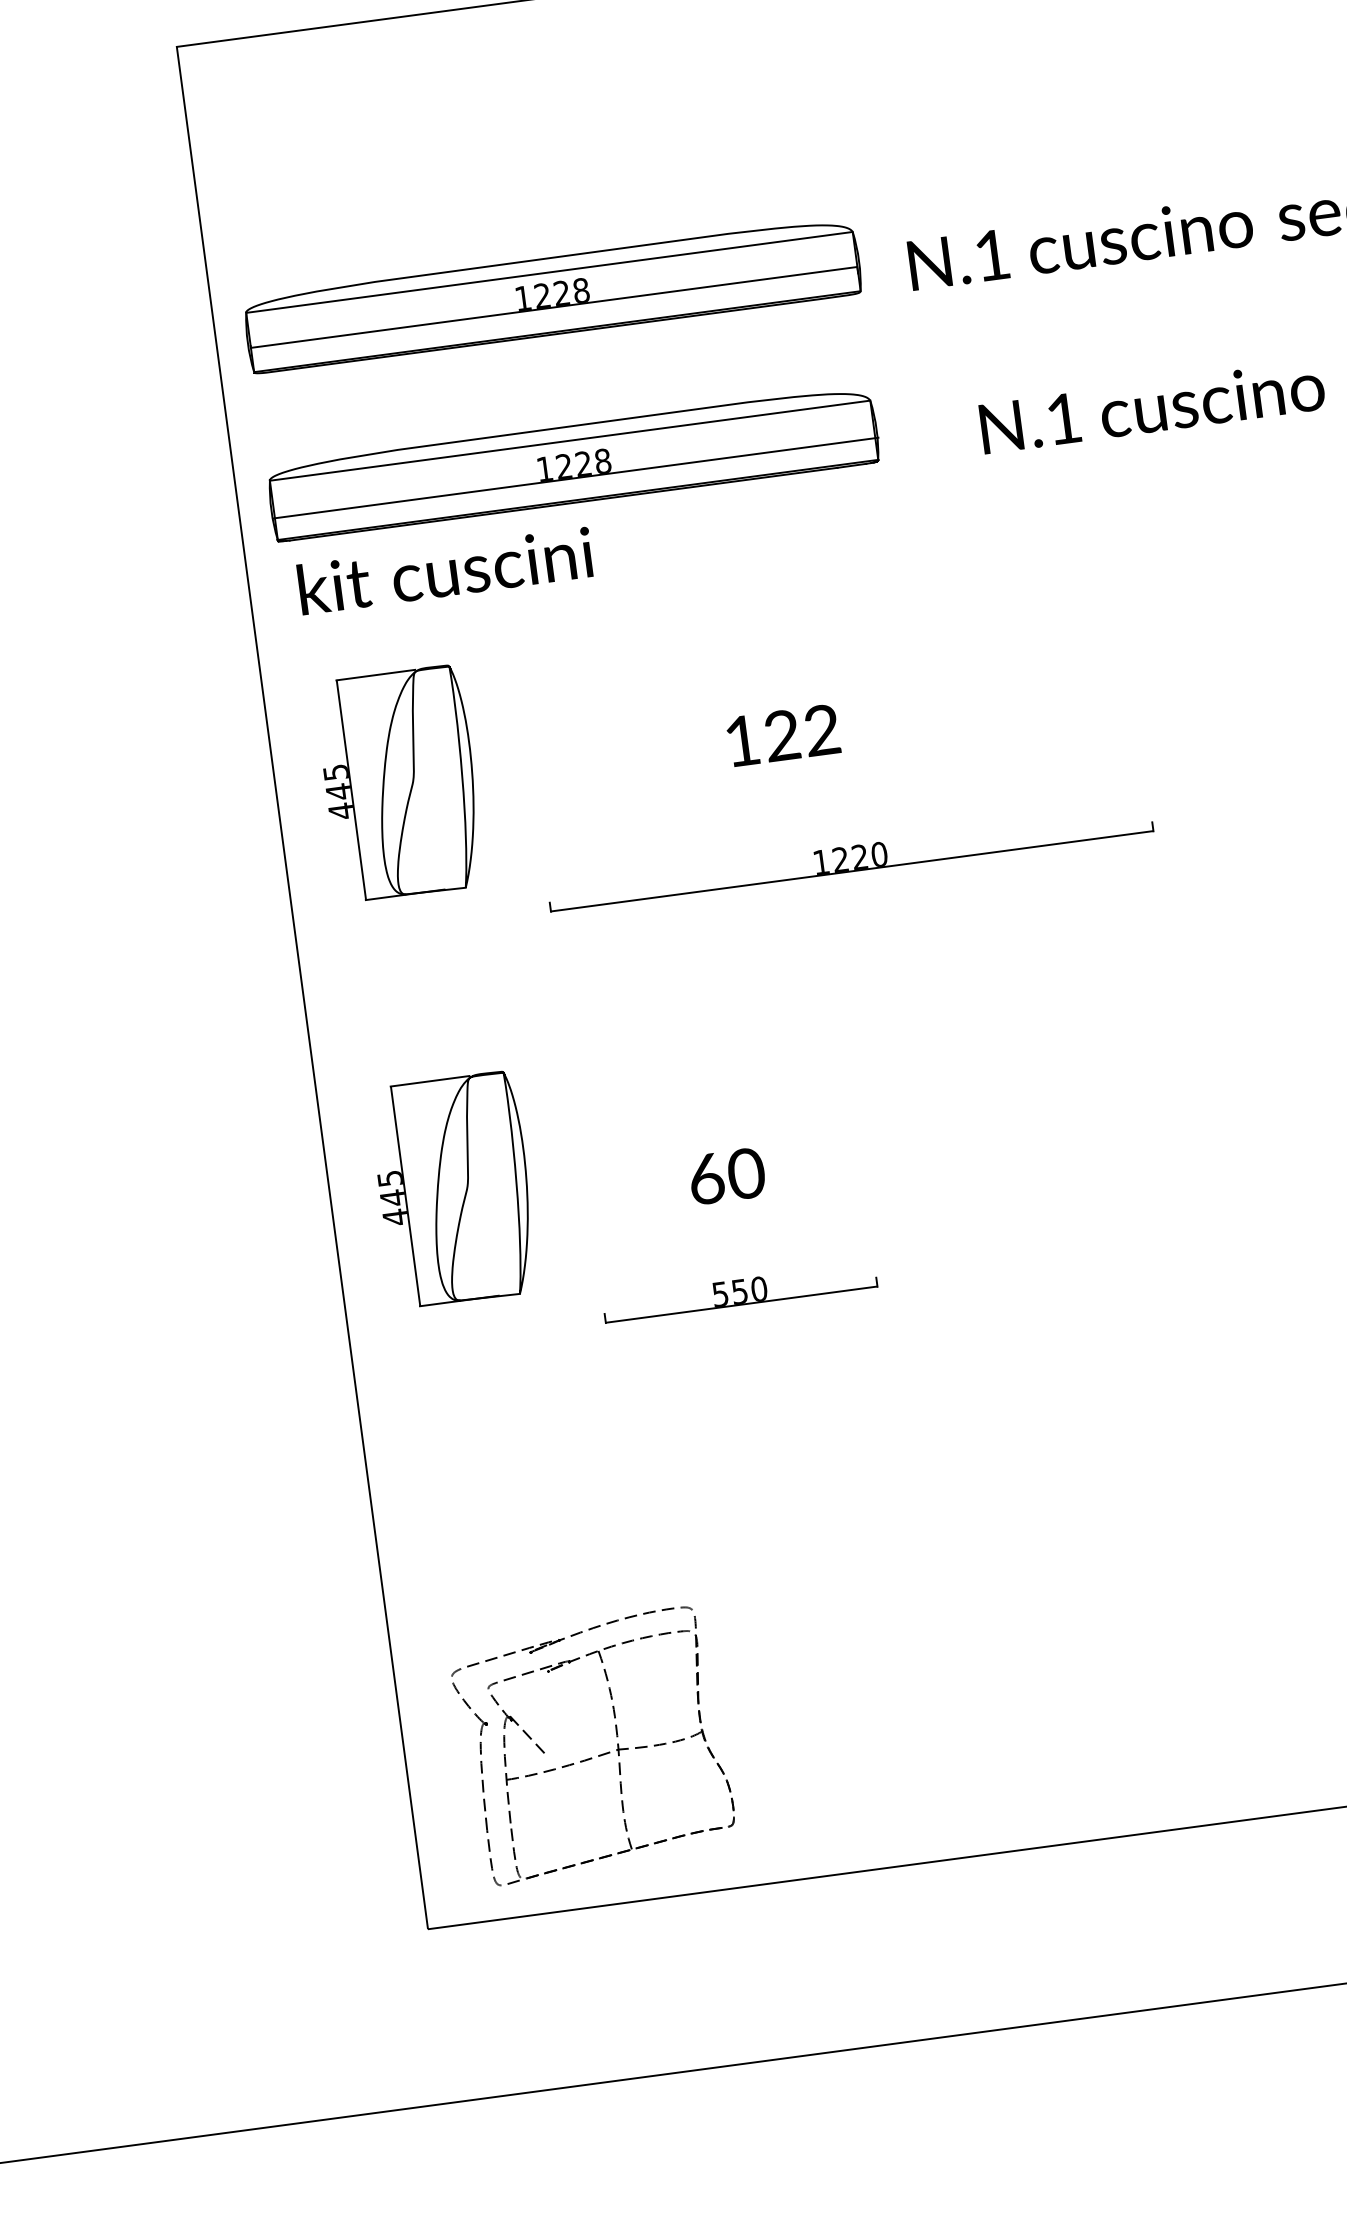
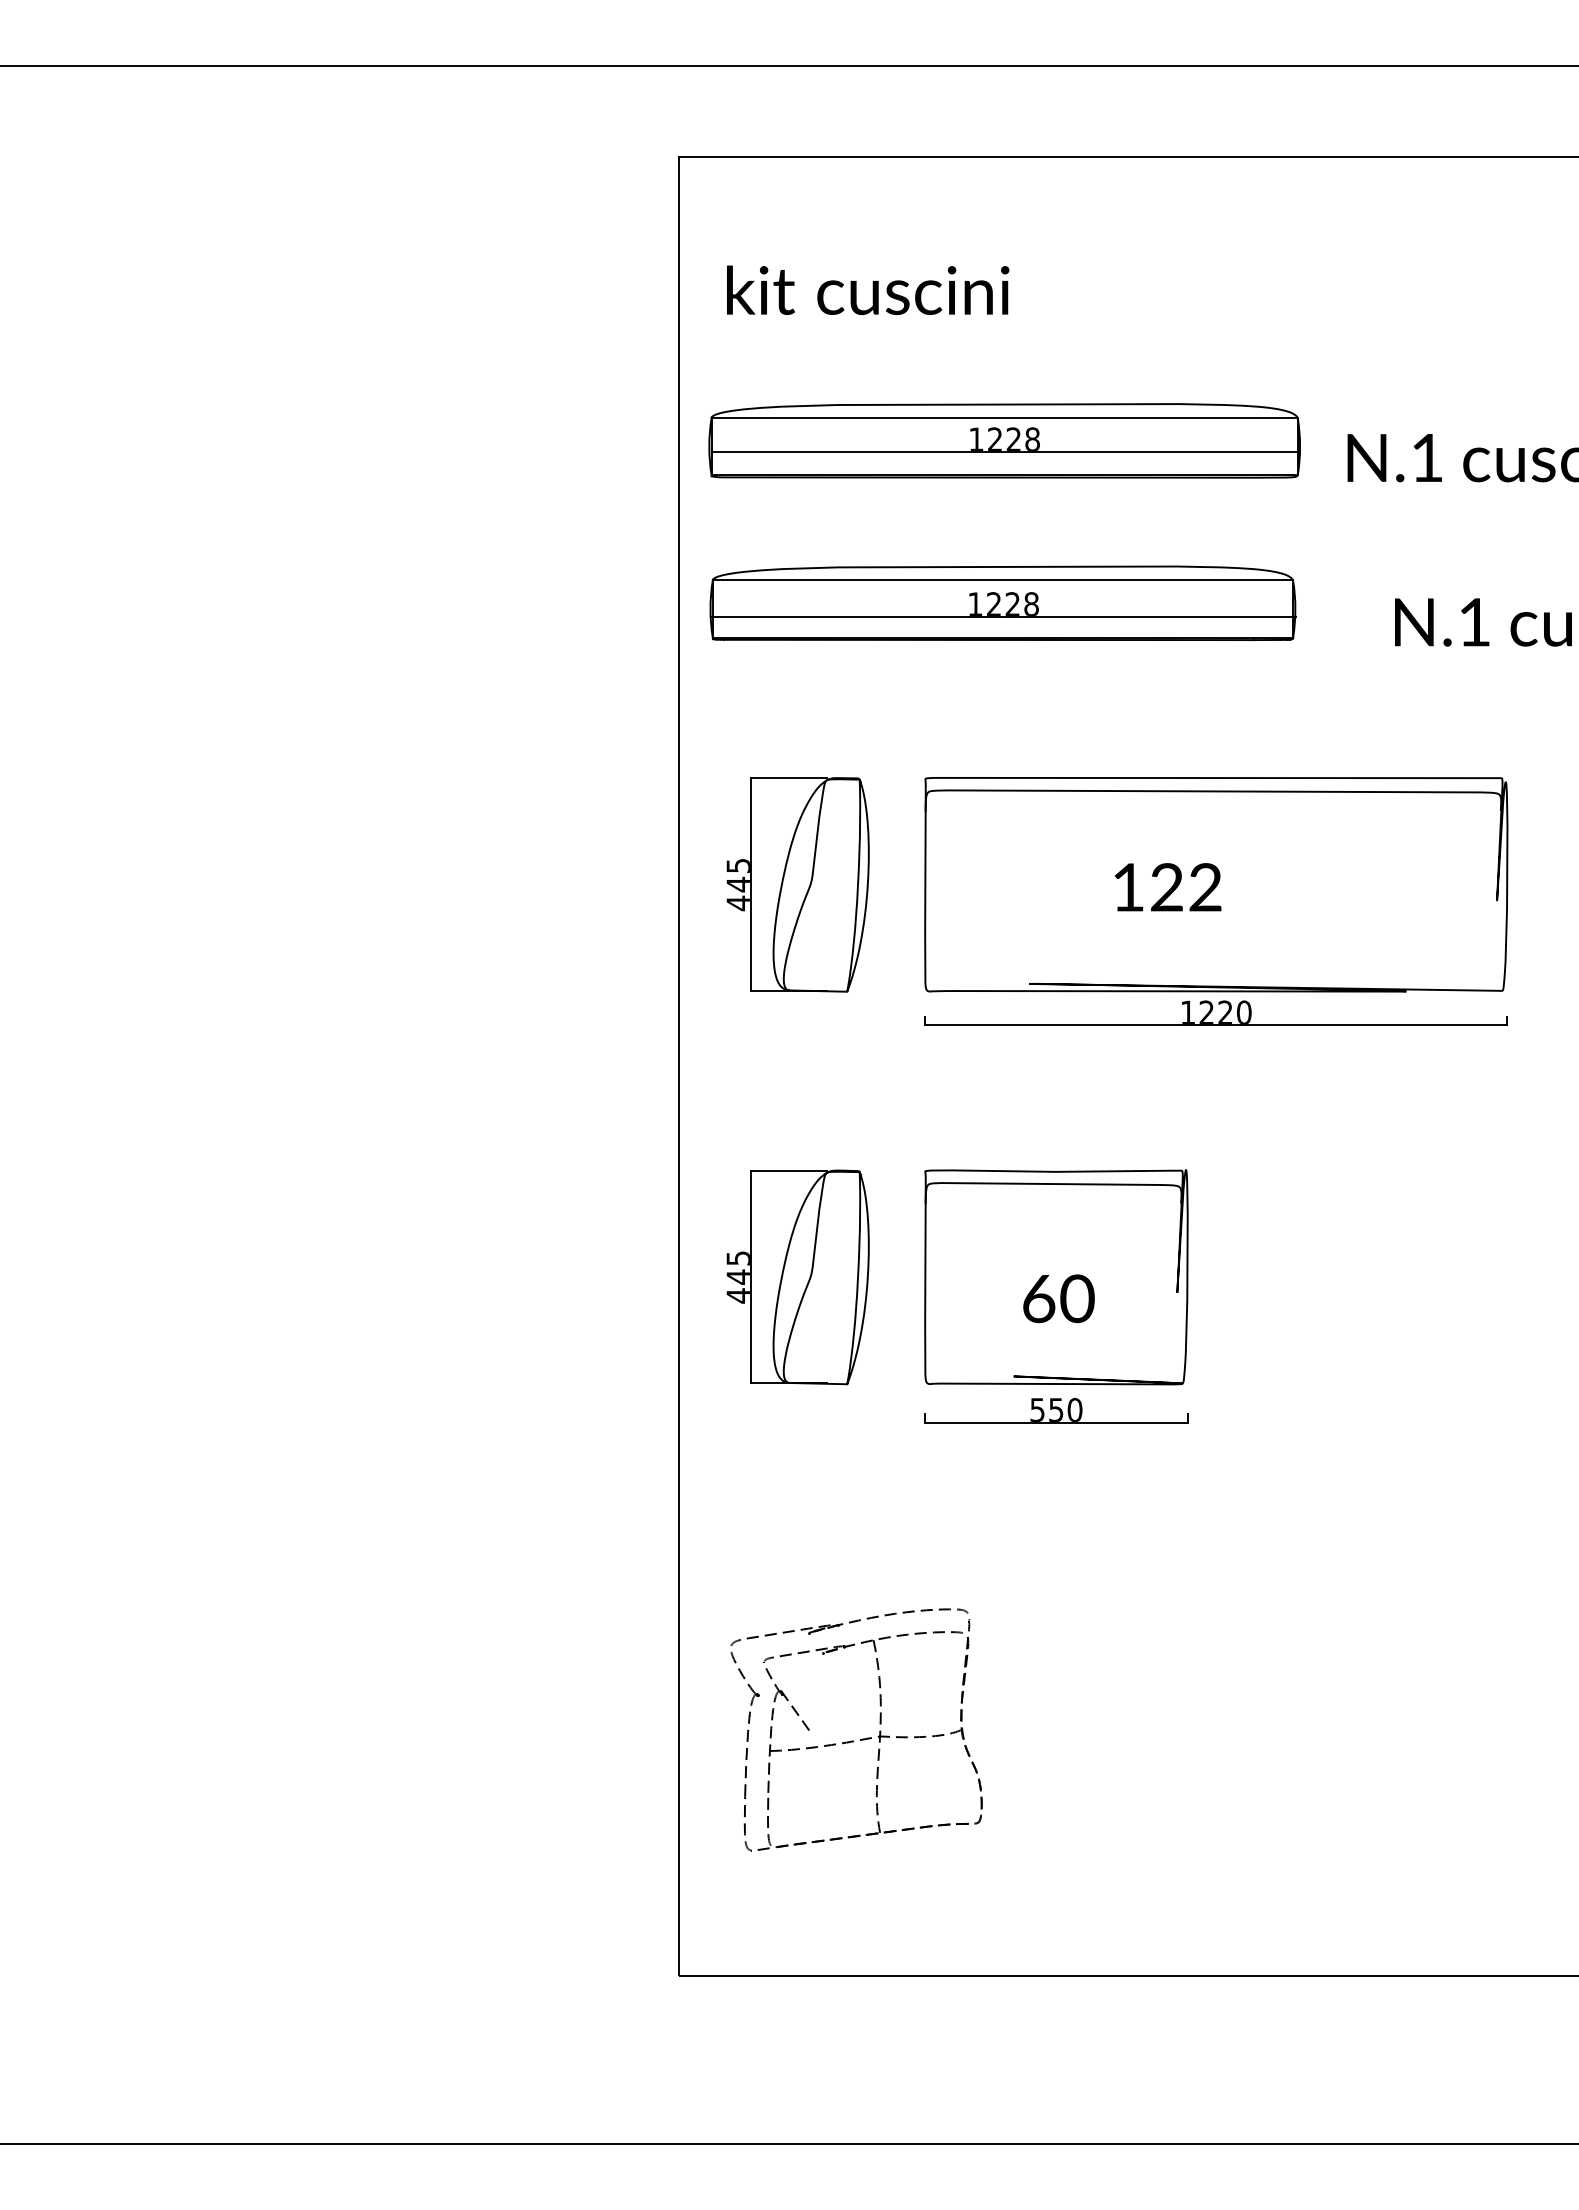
text: (445, 571) -> (868, 290), moved
part: (833, 725) -> (1216, 884), added
part: (721, 1154) -> (1056, 1277), added
part: (599, 1754) -> (861, 1738), moved

